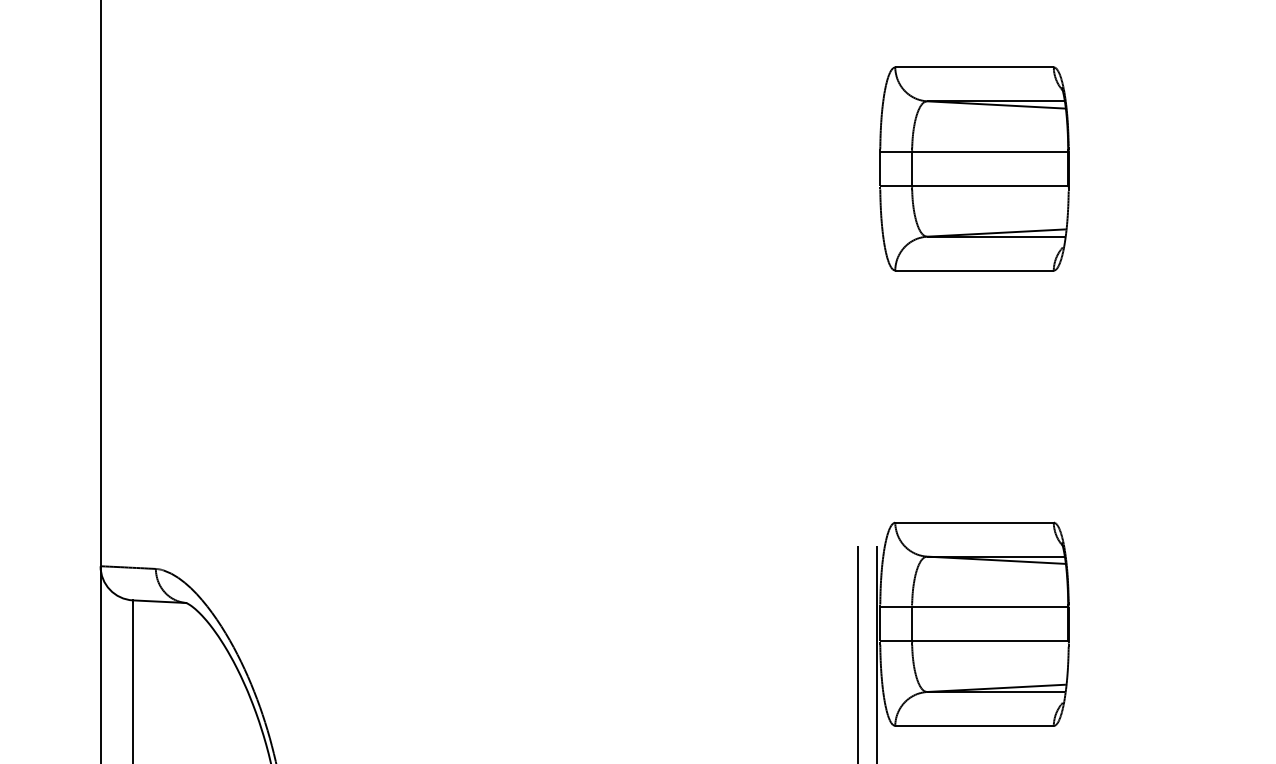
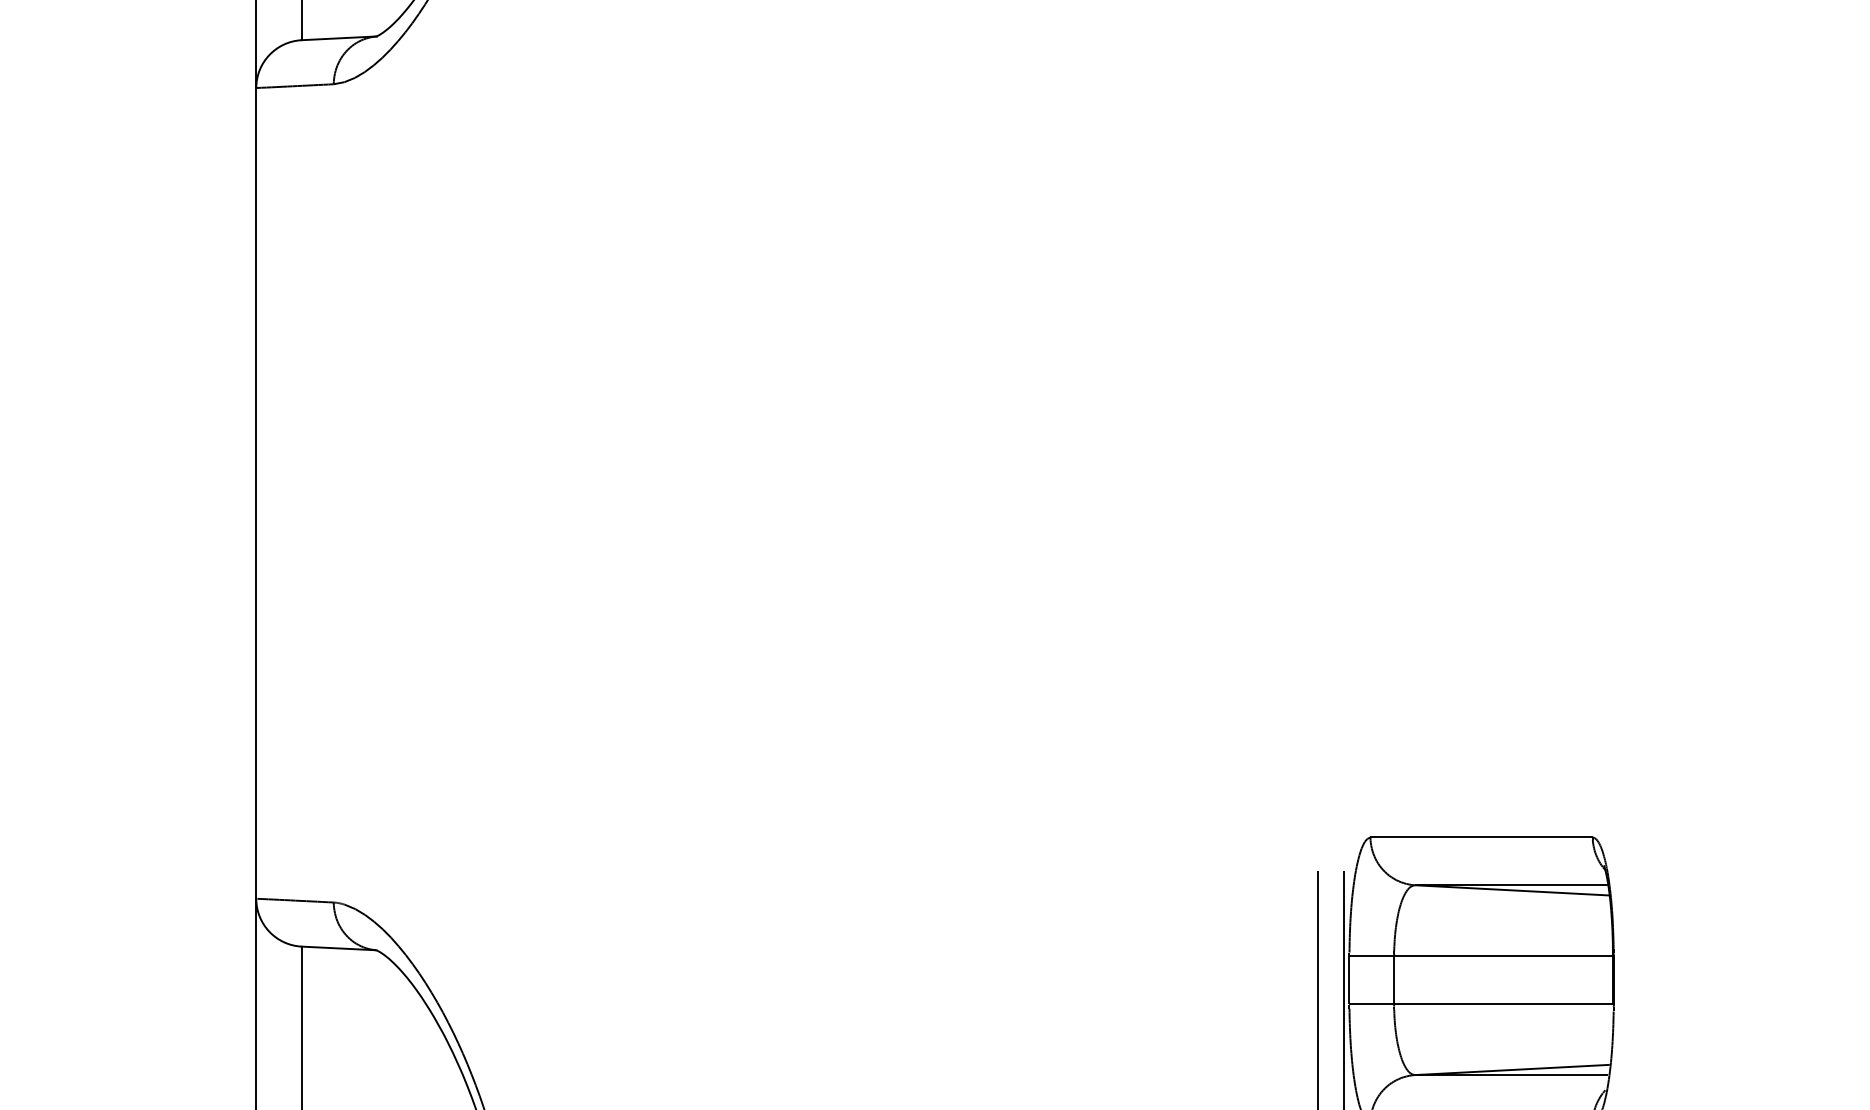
part: (974, 168) -> (1481, 341), removed

